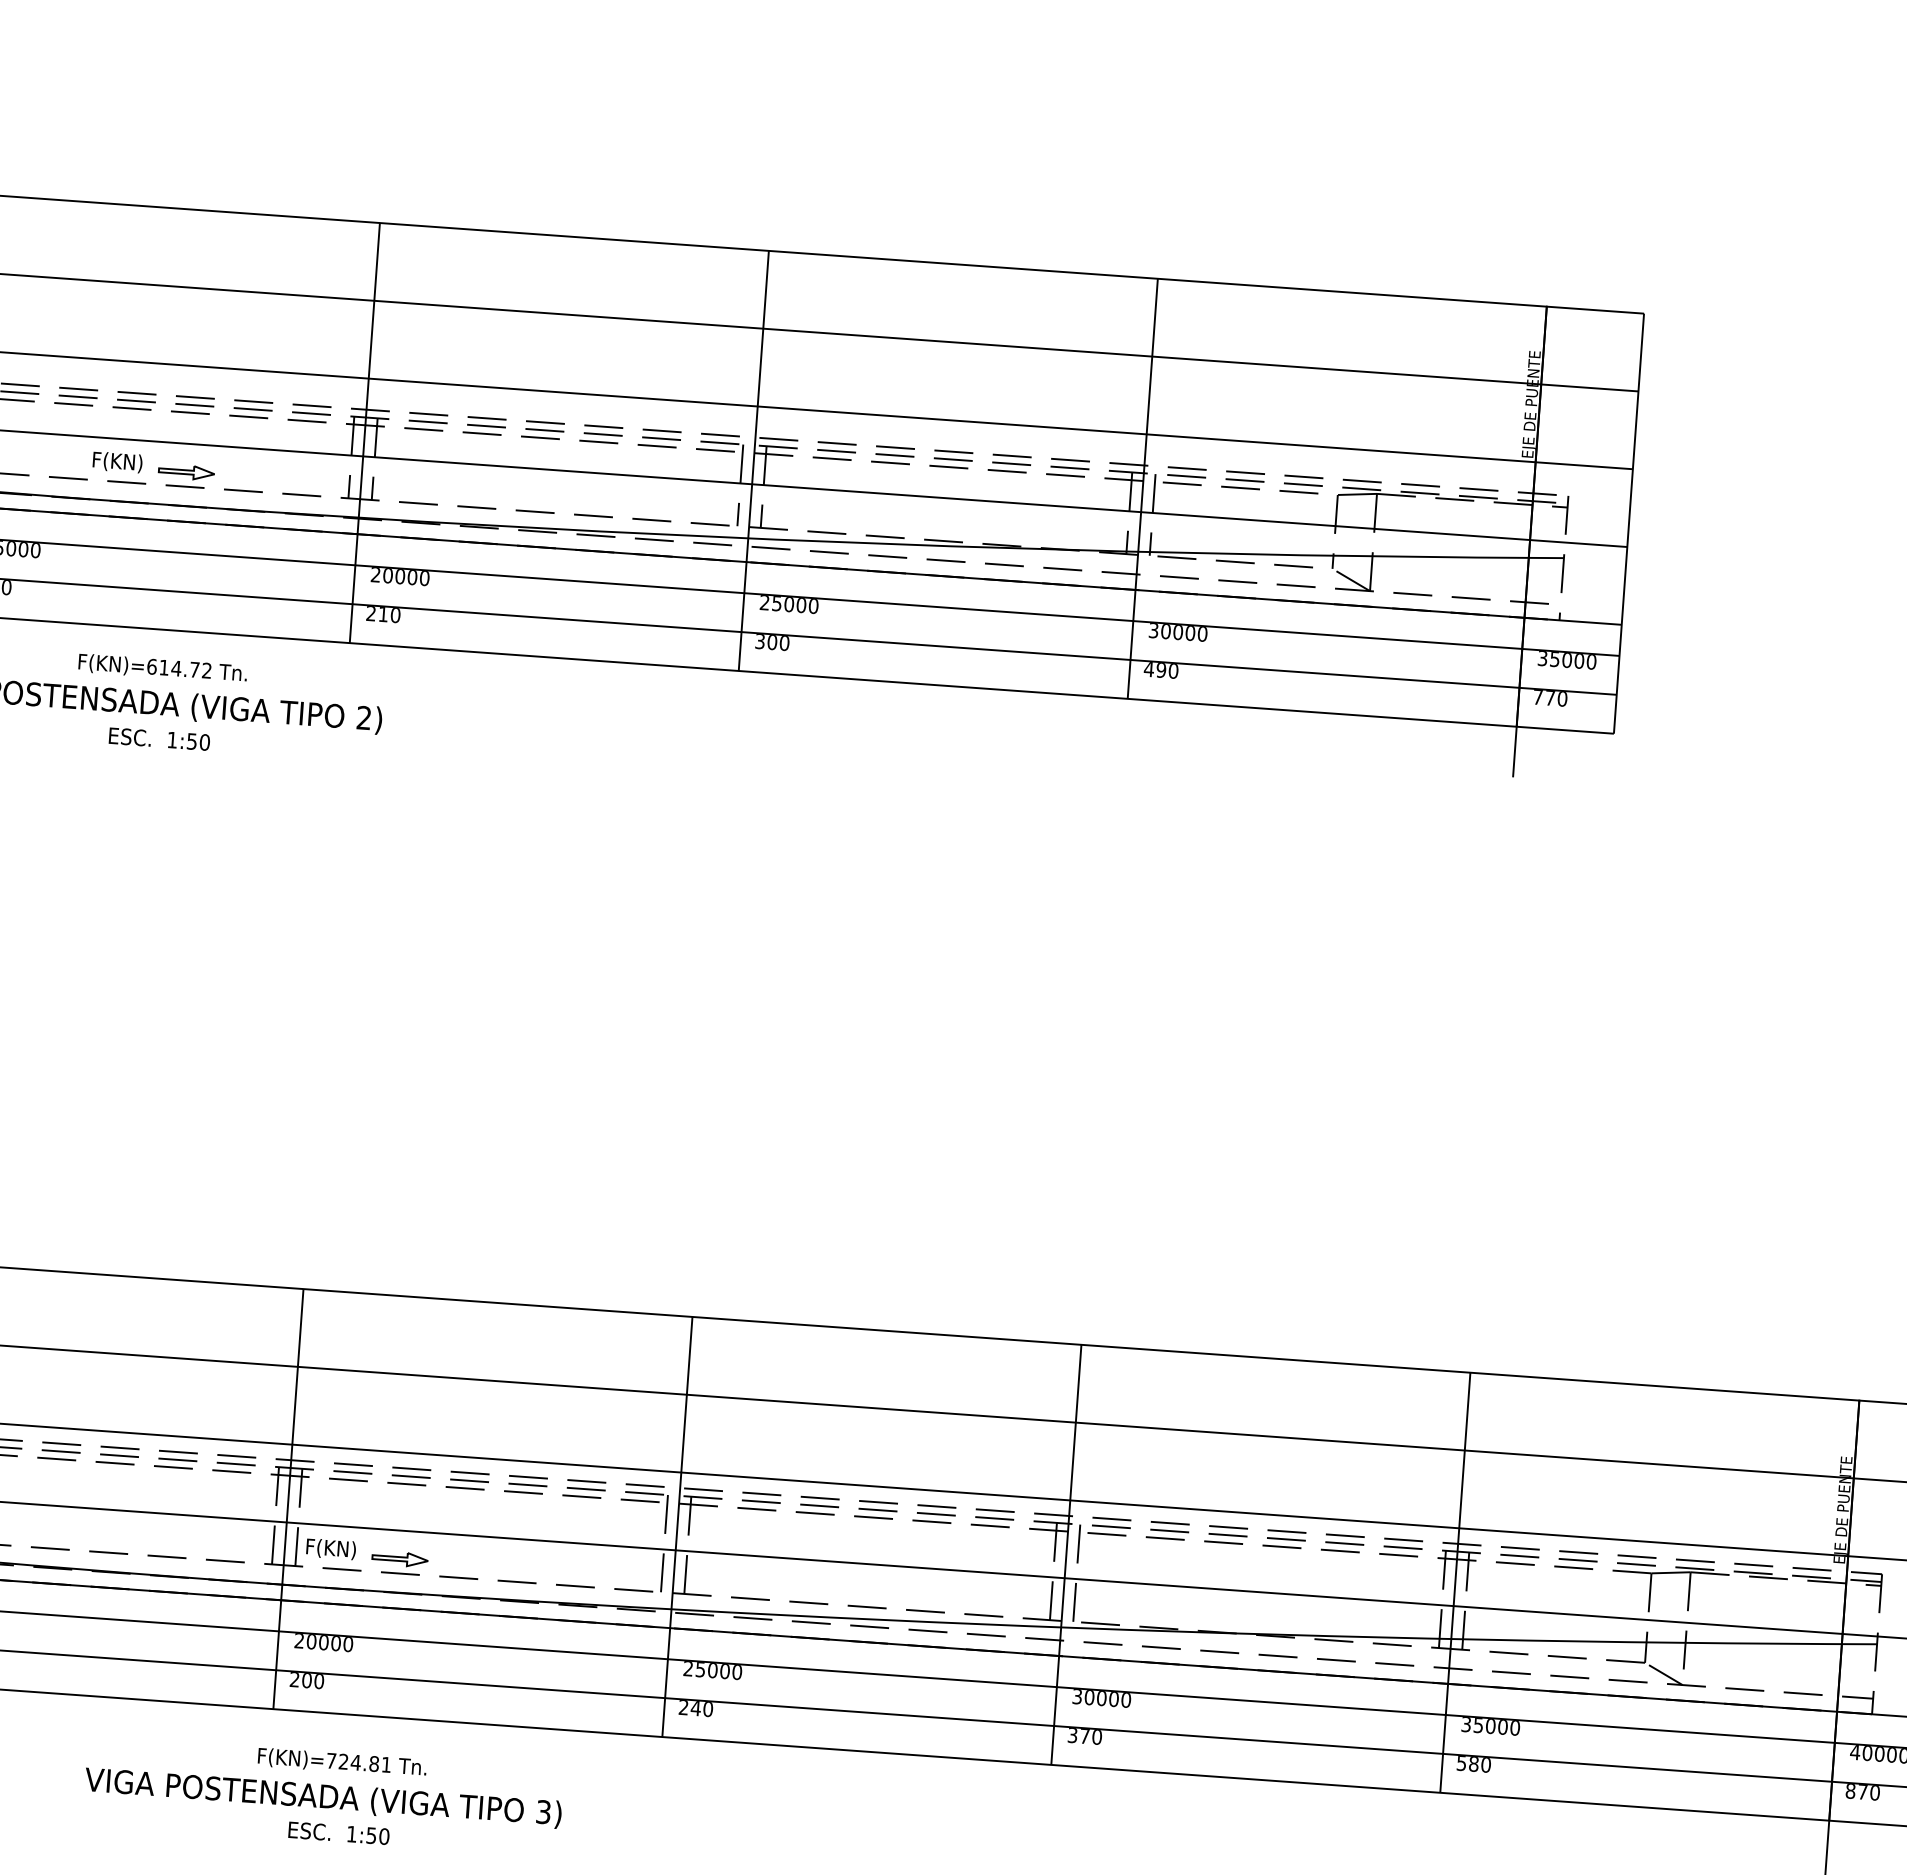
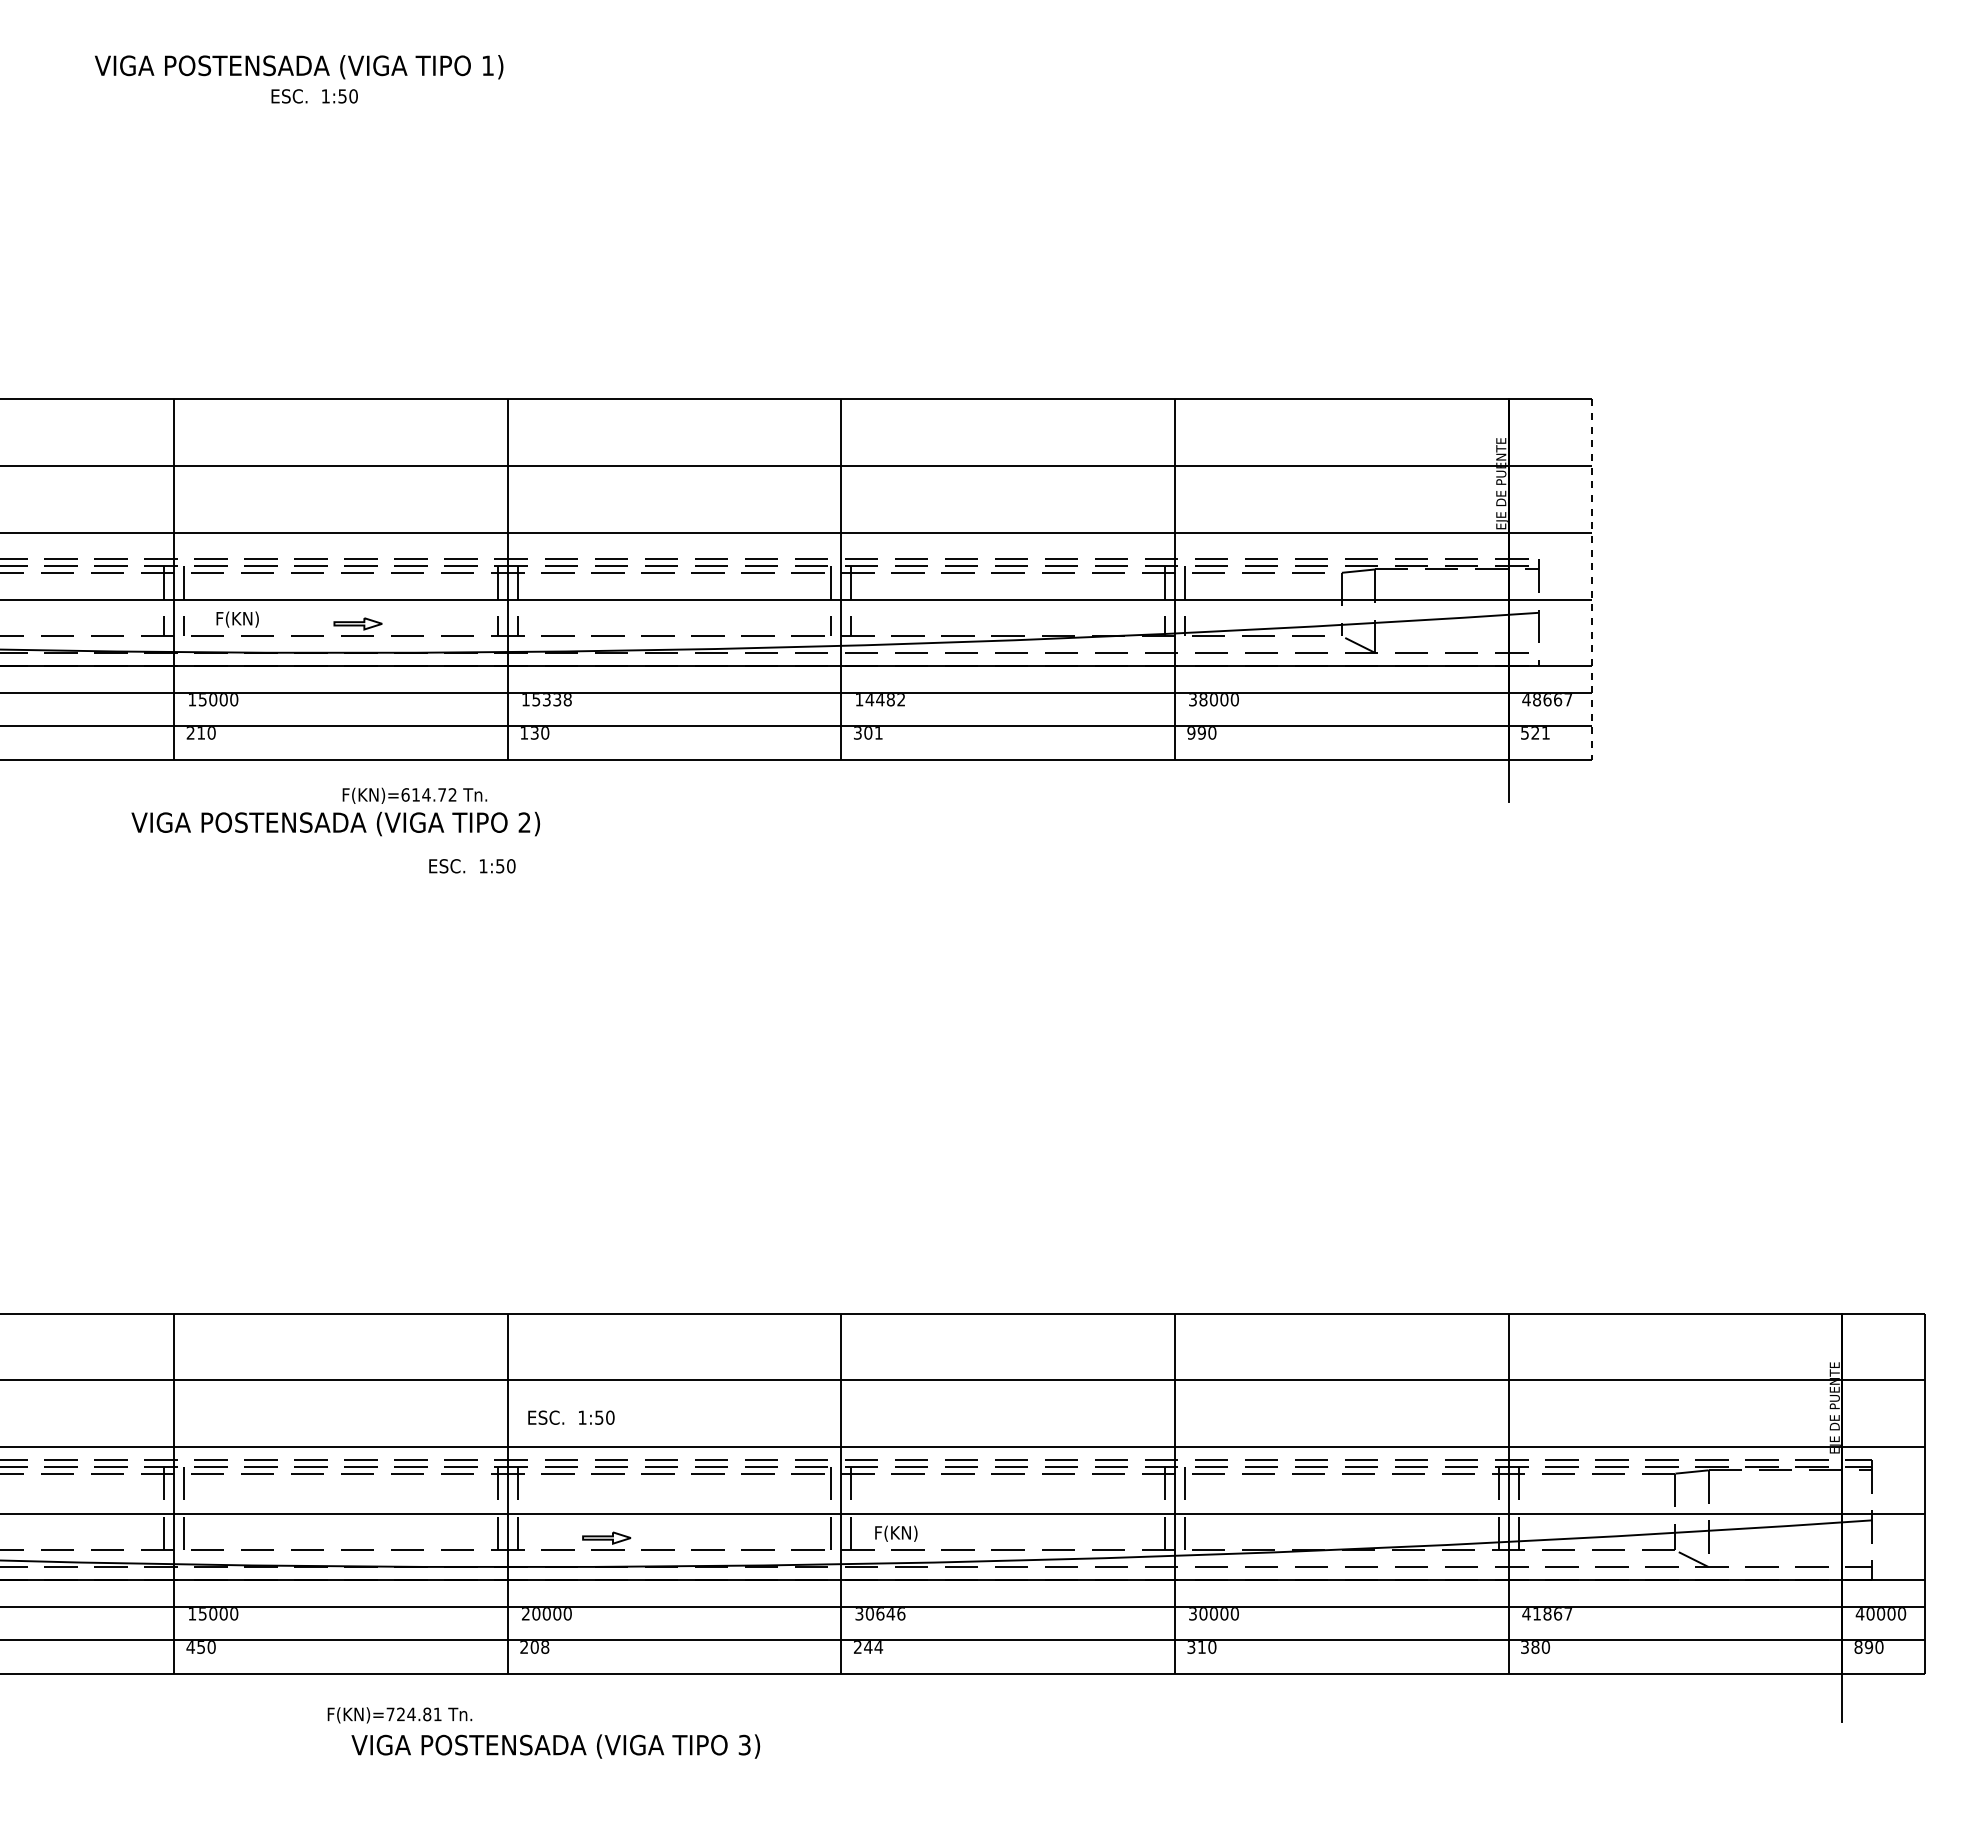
text: (117, 462) -> (237, 619), moved
line: (1628, 523) -> (1591, 579), solid -> dashed
text: (399, 577) -> (546, 700), 20000 -> 15338
text: (789, 605) -> (880, 700), 25000 -> 14482
text: (377, 614) -> (529, 733), 210 -> 130
text: (1165, 632) -> (1203, 700), 30000 -> 38000
text: (784, 643) -> (878, 733), 300 -> 301
text: (1567, 661) -> (1547, 700), 35000 -> 48667
text: (162, 668) -> (414, 795), moved
text: (1149, 669) -> (1191, 733), 490 -> 990
text: (1550, 698) -> (1535, 733), 770 -> 521
text: (159, 739) -> (472, 866), moved
text: (331, 1548) -> (896, 1533), moved
text: (712, 1671) -> (880, 1614), 25000 -> 30646
text: (319, 1681) -> (545, 1647), 200 -> 208
text: (707, 1709) -> (878, 1647), 240 -> 244
text: (1490, 1726) -> (1547, 1614), 35000 -> 41867
text: (1084, 1736) -> (1201, 1647), 370 -> 310
text: (341, 1762) -> (399, 1715), moved
text: (1461, 1763) -> (1524, 1647), 580 -> 380
text: (1862, 1792) -> (1868, 1647), 870 -> 890
text: (339, 1833) -> (571, 1417), moved

